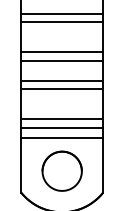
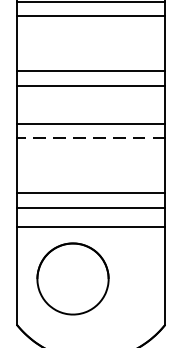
line: (61, 89) -> (89, 138), solid -> dashed
part: (61, 170) -> (71, 277), moved

